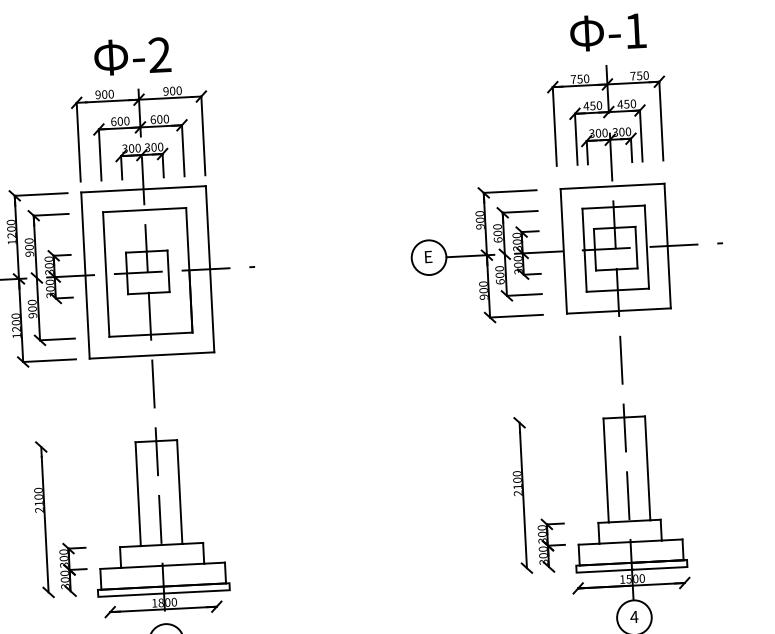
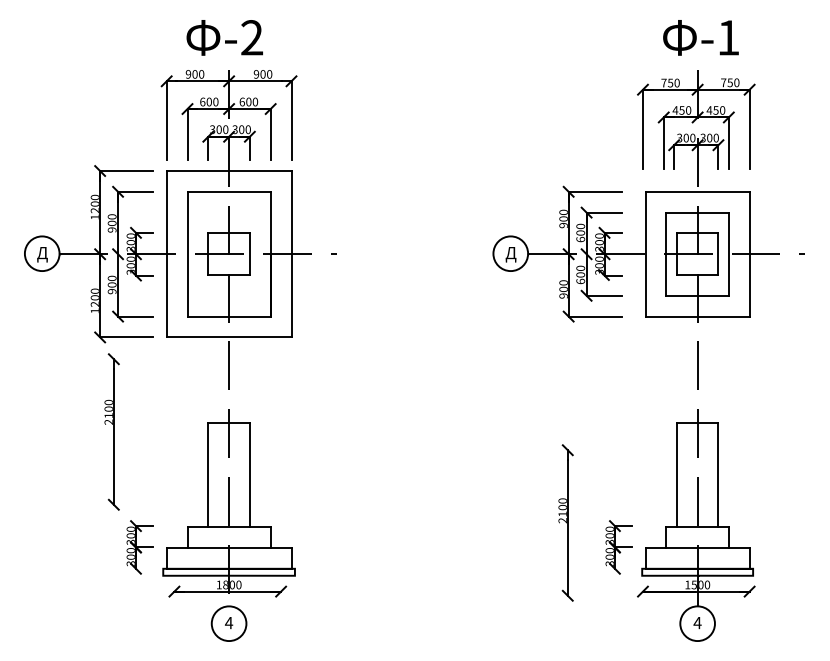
text: (428, 258) -> (510, 254), Е -> Д
part: (520, 495) -> (565, 522), moved
part: (42, 519) -> (111, 431), moved

